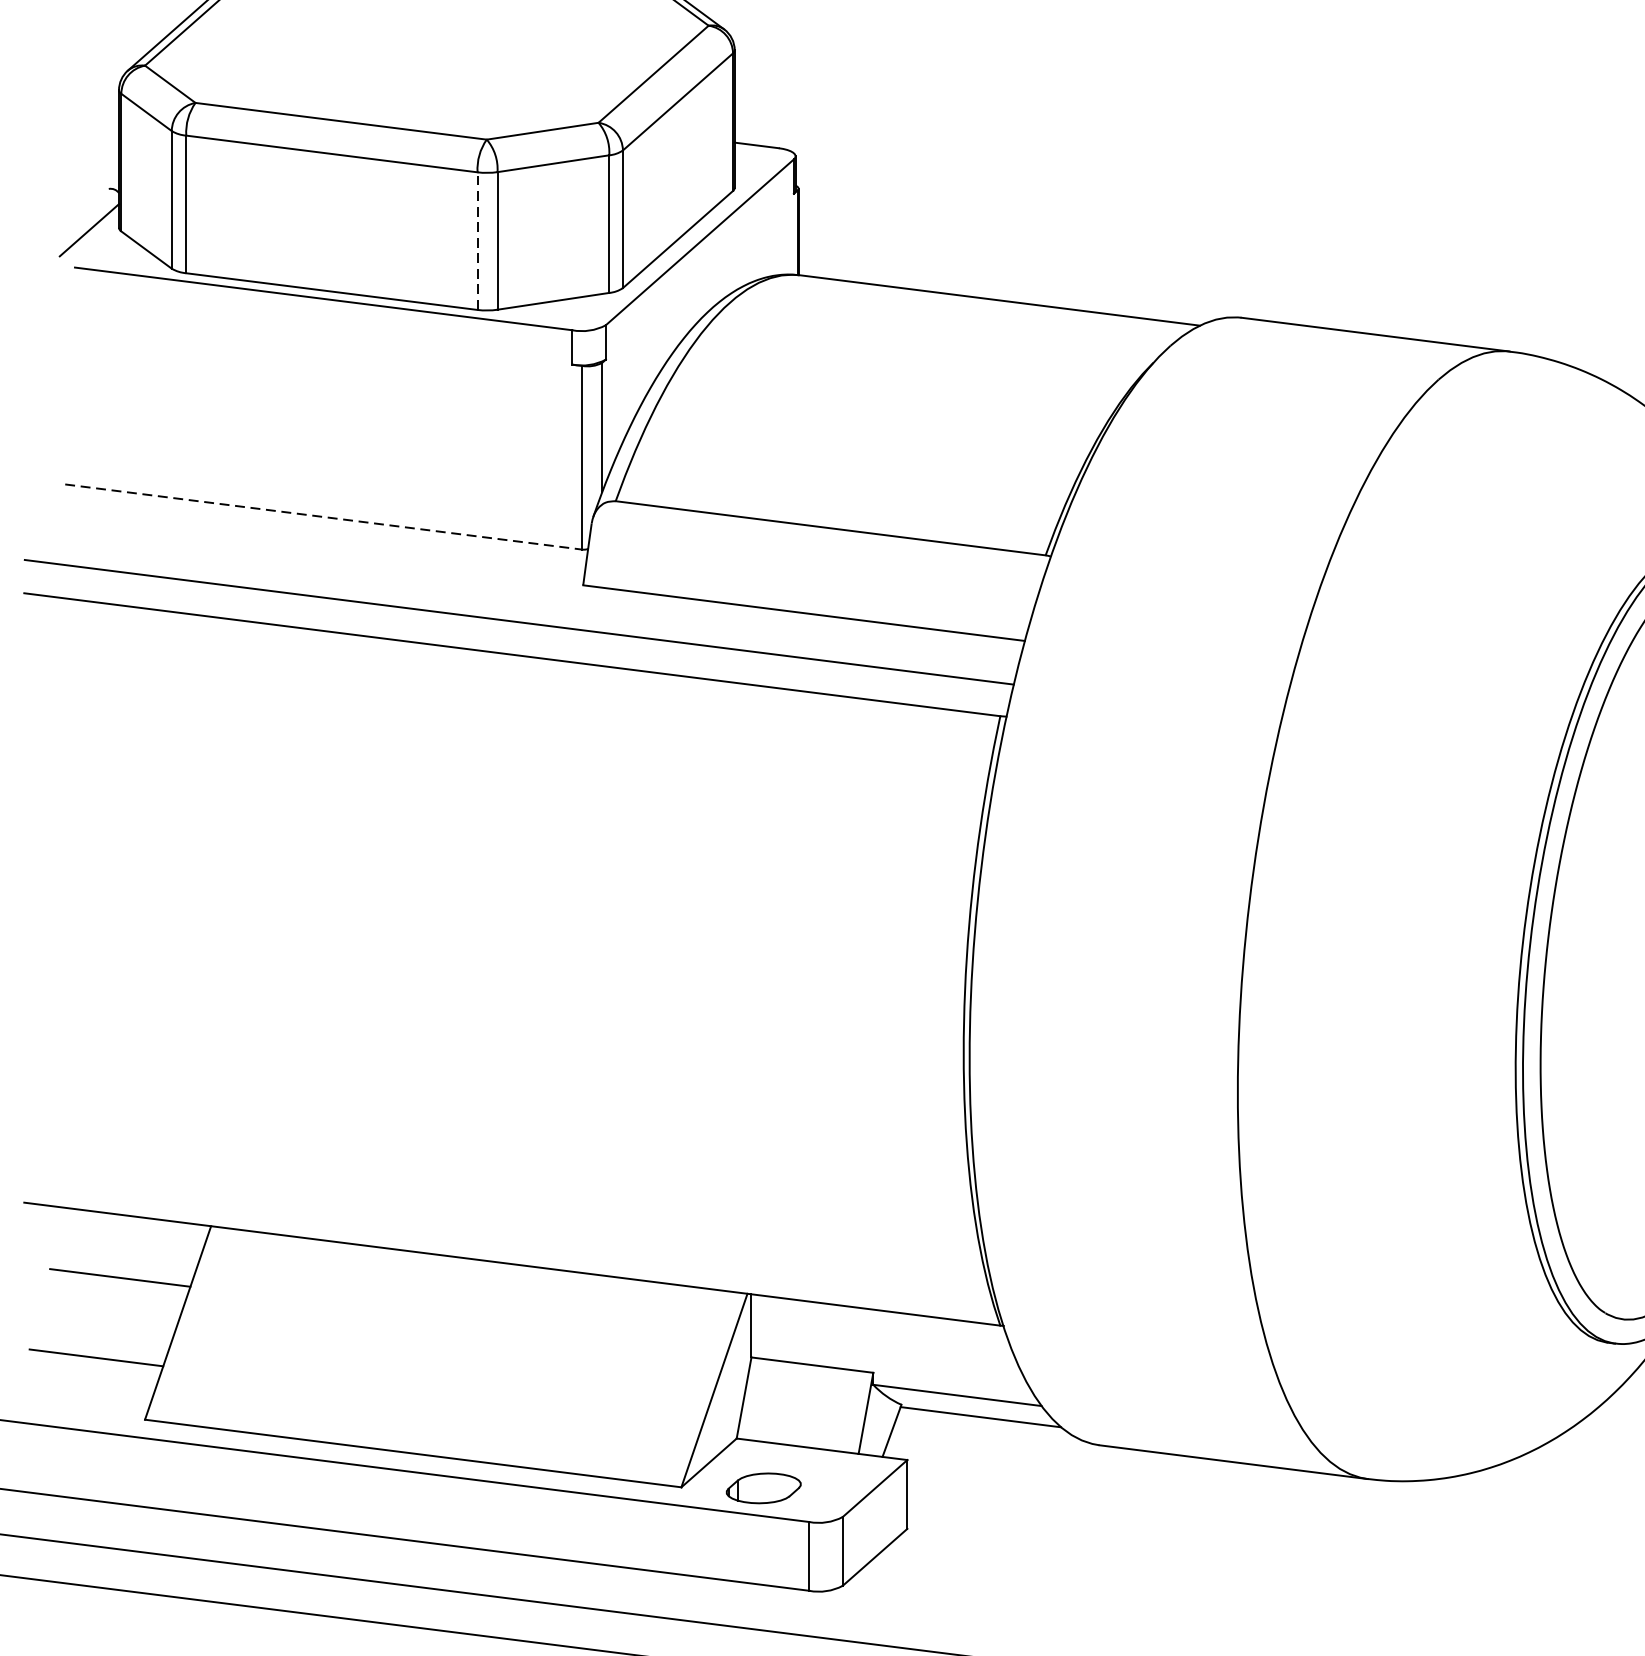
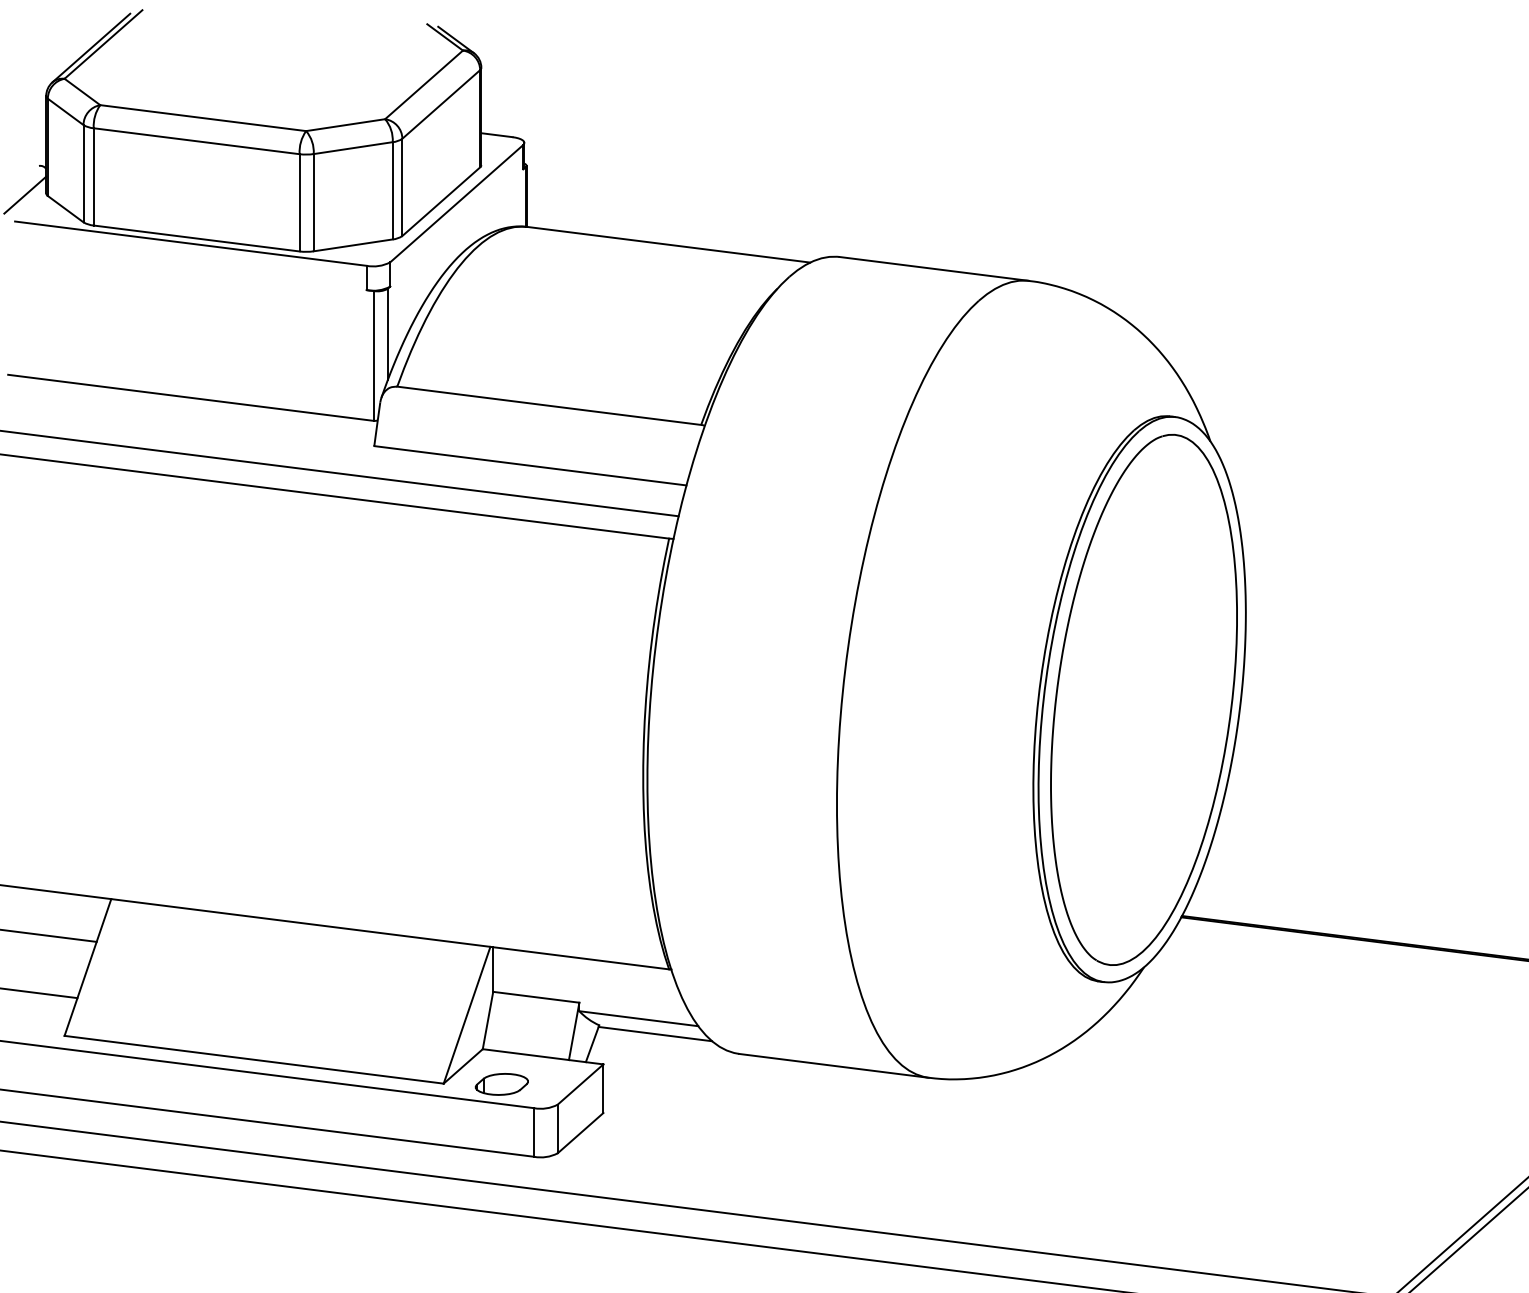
line: (477, 240) -> (299, 202), dashed -> solid
line: (324, 516) -> (191, 397), dashed -> solid

